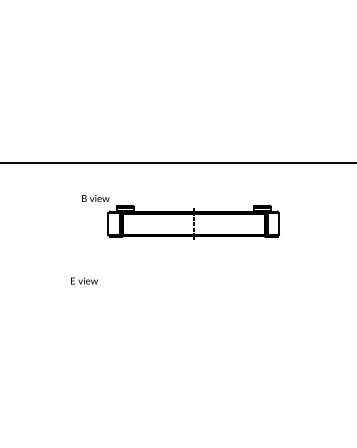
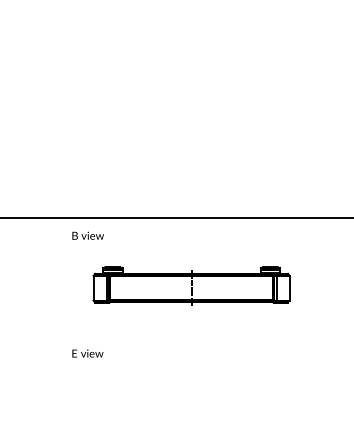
text: (95, 198) -> (87, 235), moved
text: (84, 280) -> (87, 352), moved

